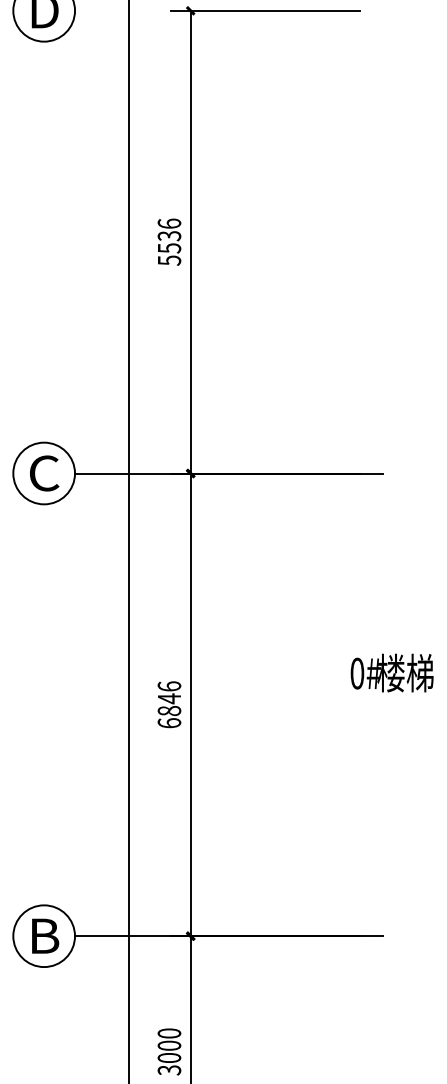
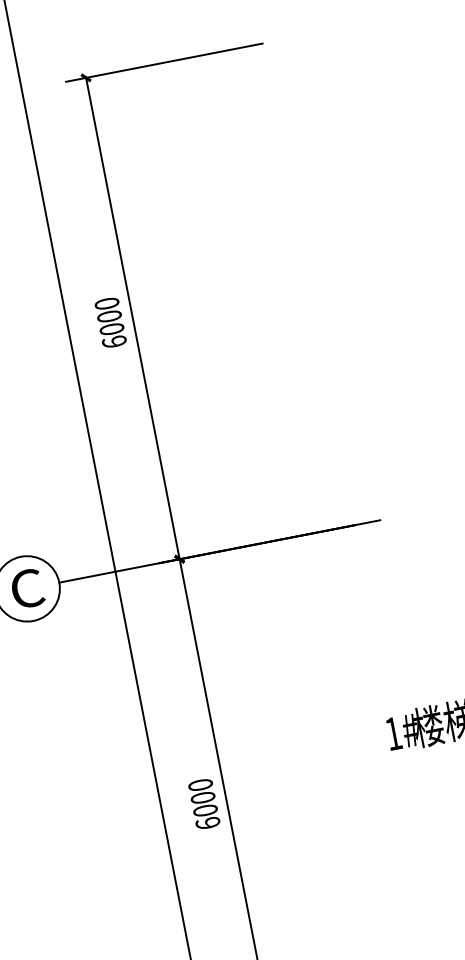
text: (169, 241) -> (110, 322), 5536 -> 6000
text: (357, 673) -> (393, 733), 0# -> 1#
text: (169, 698) -> (203, 797), 6846 -> 6000

